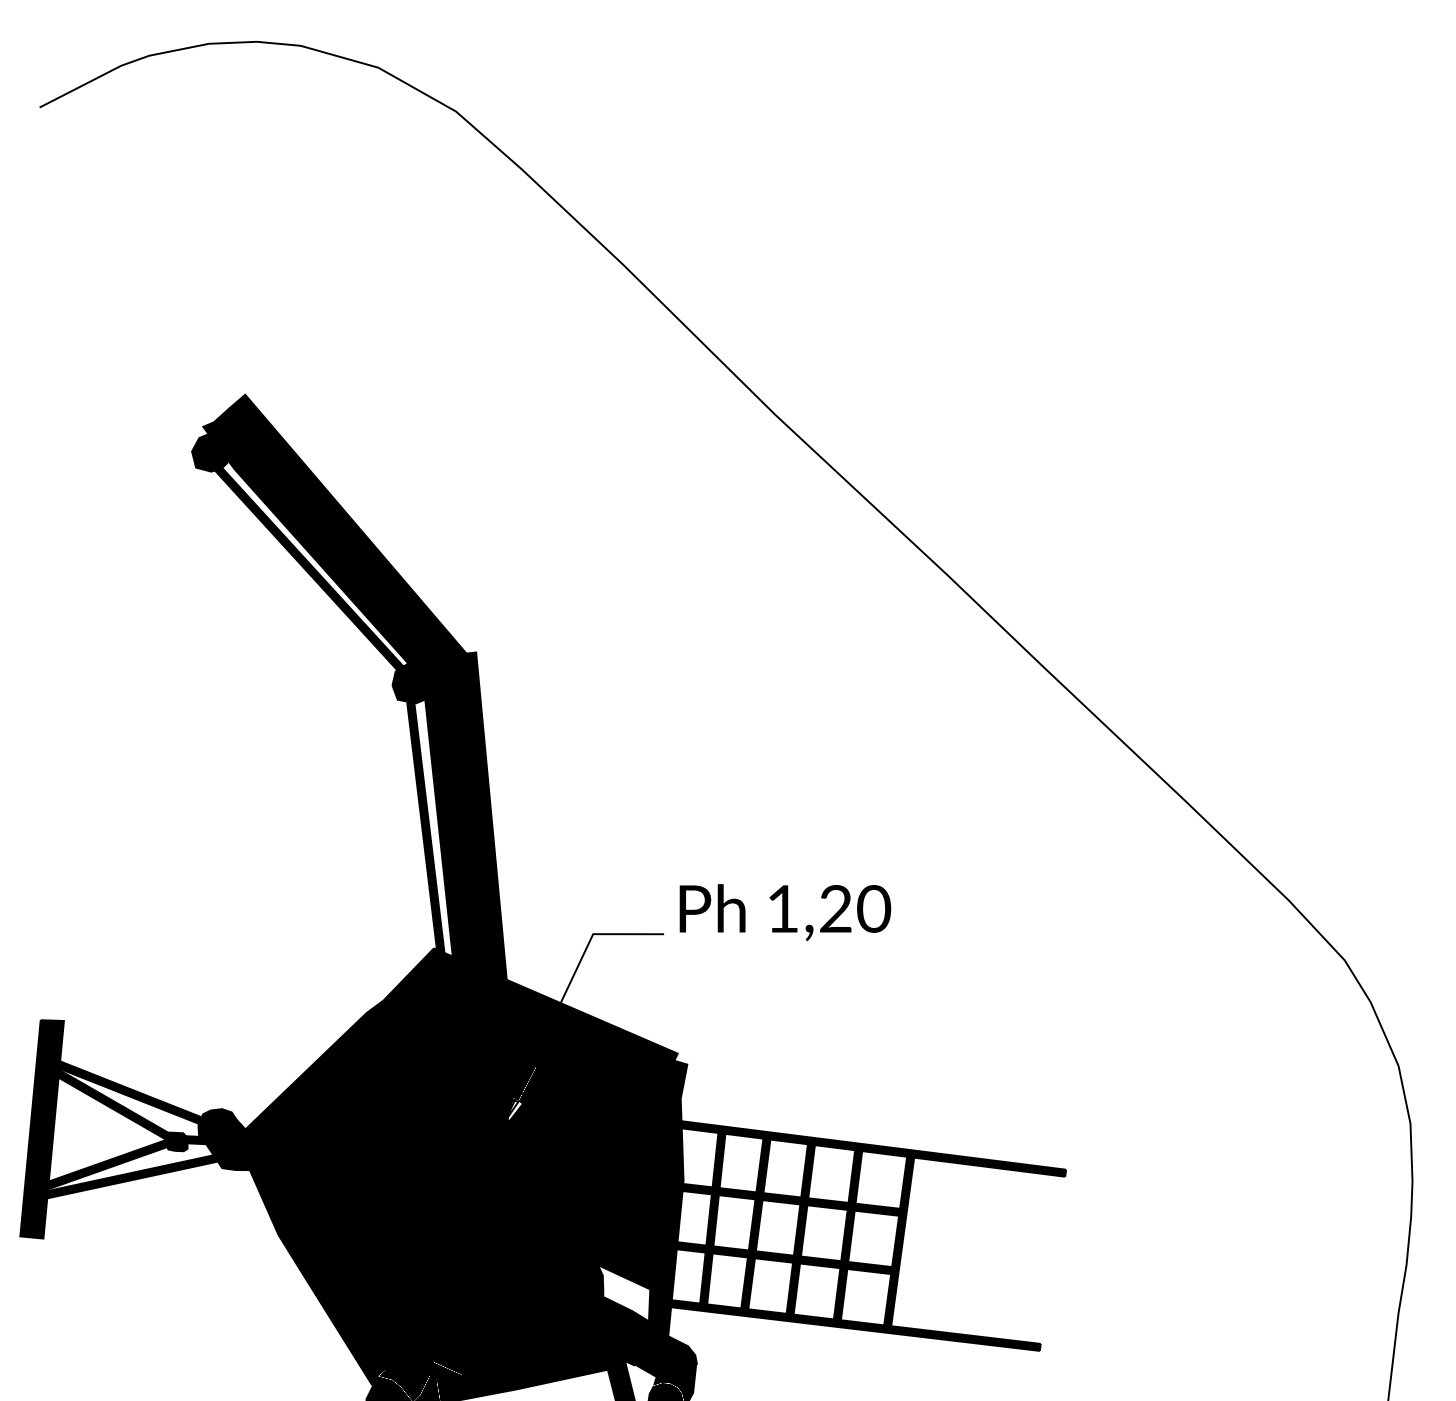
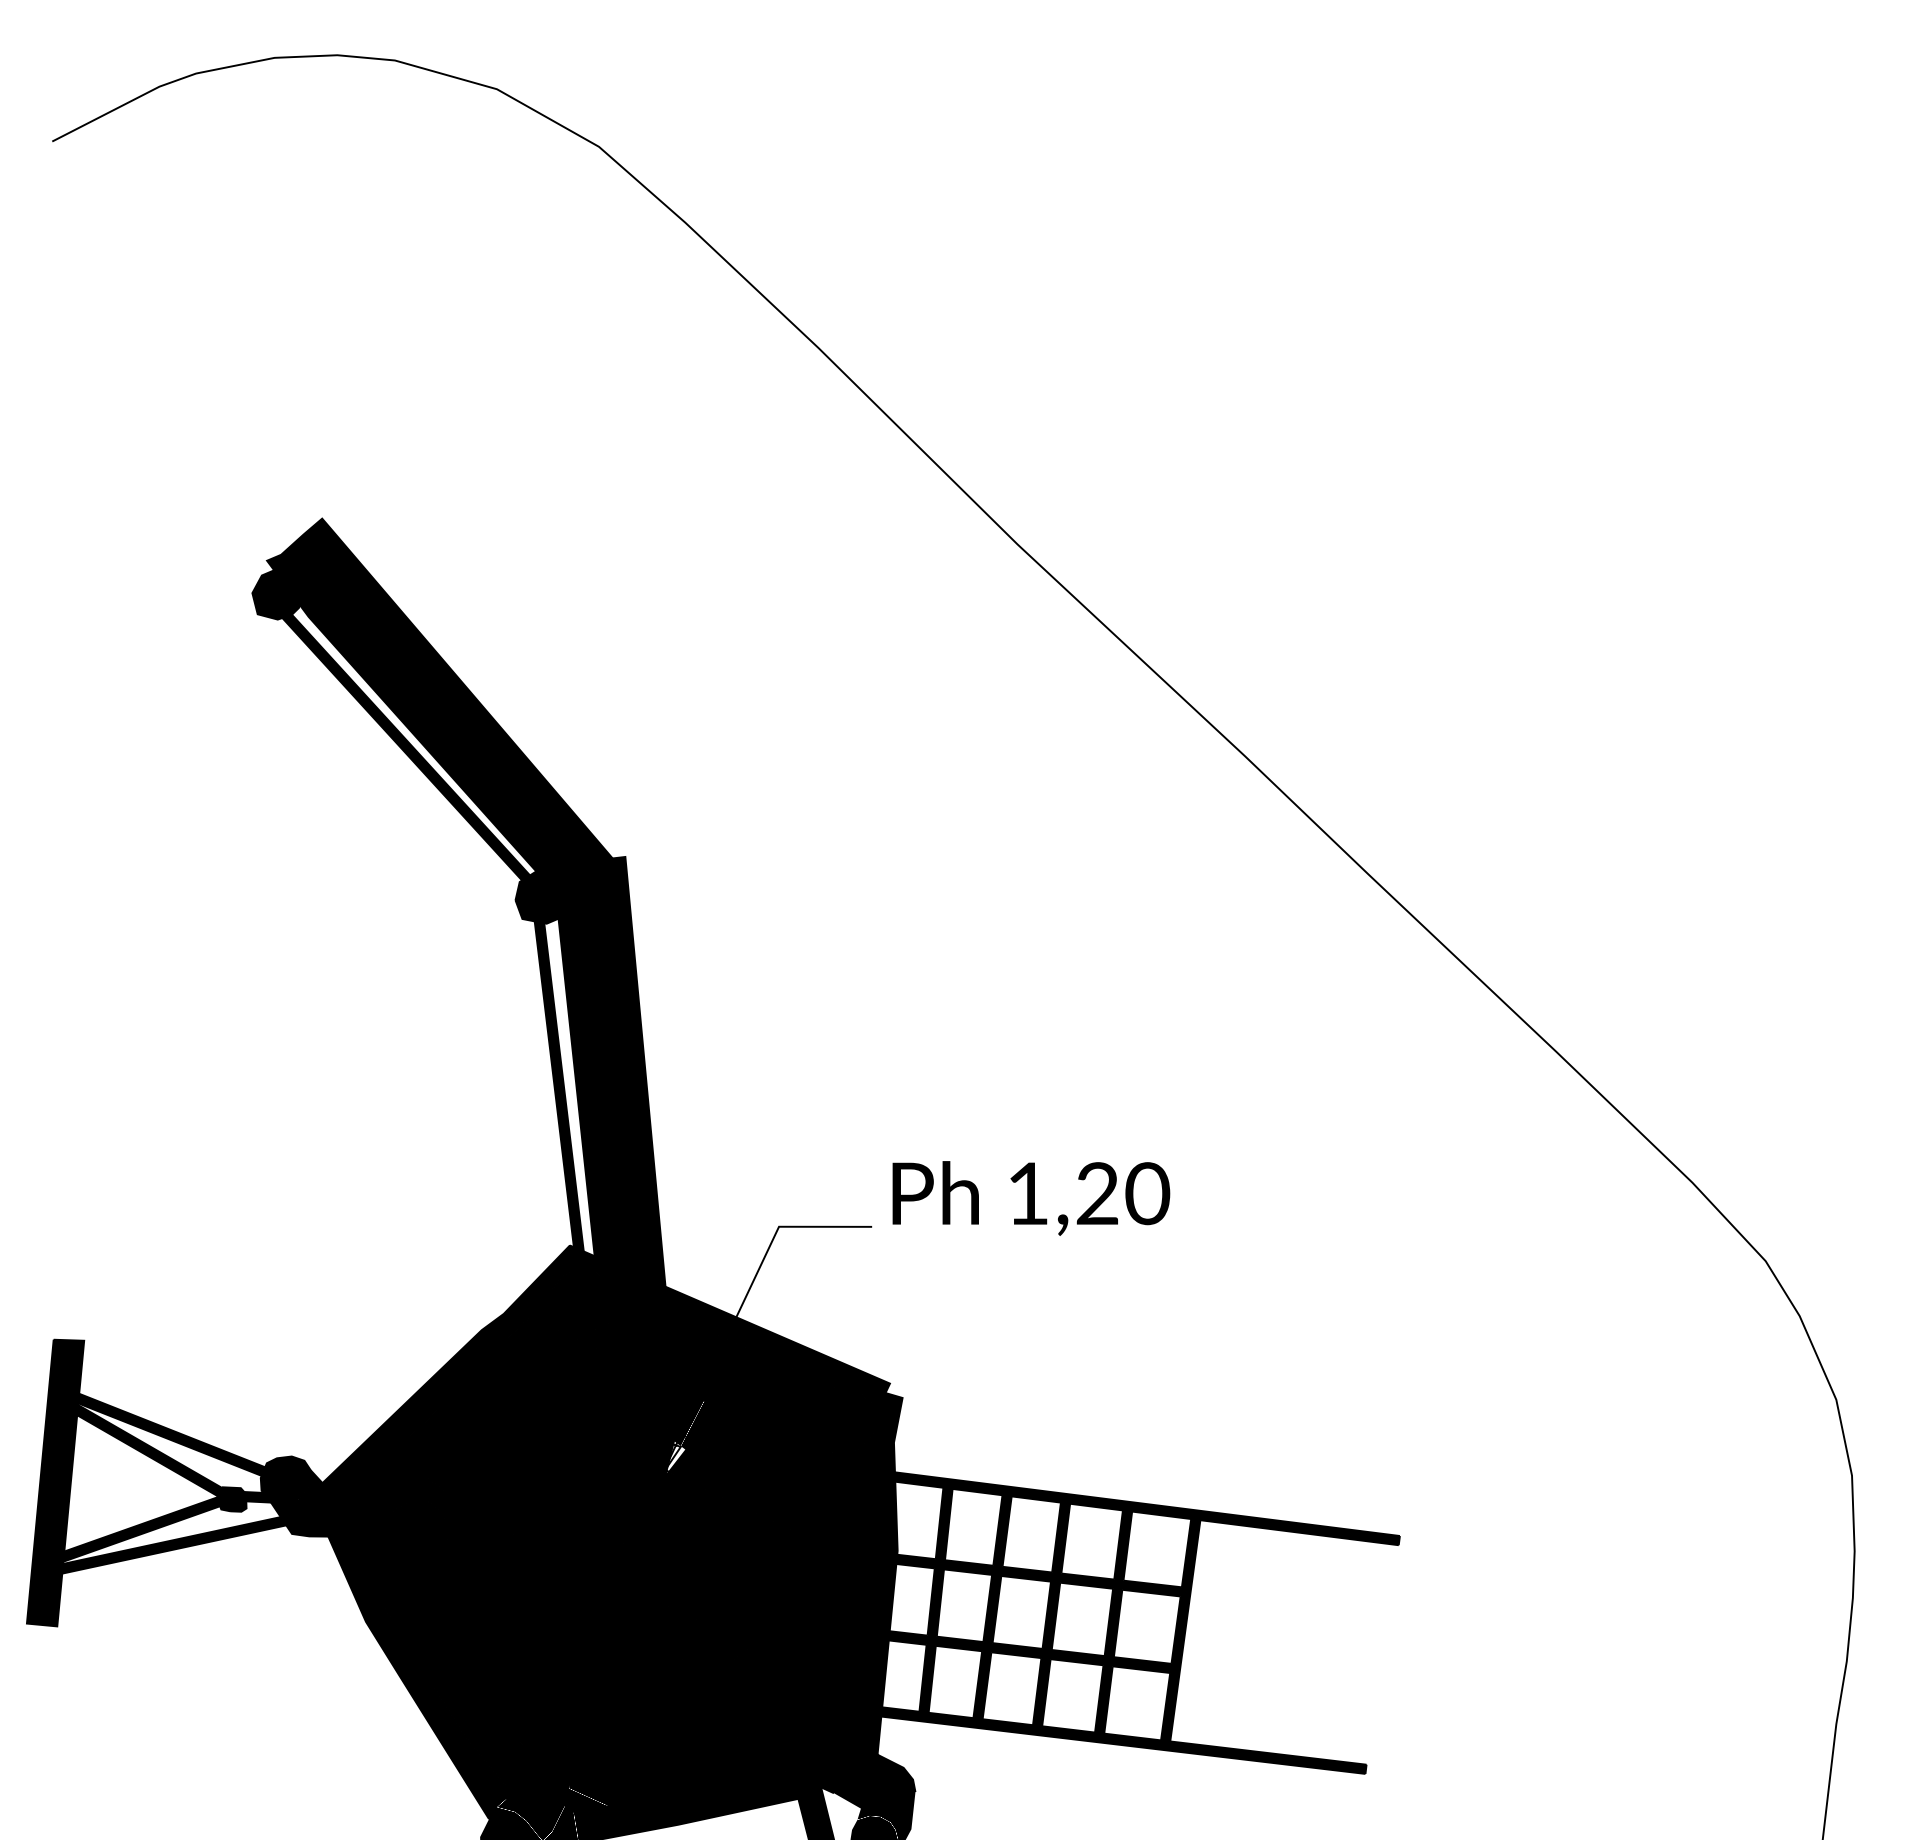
fill: (624, 1293) -> (819, 1698), added

